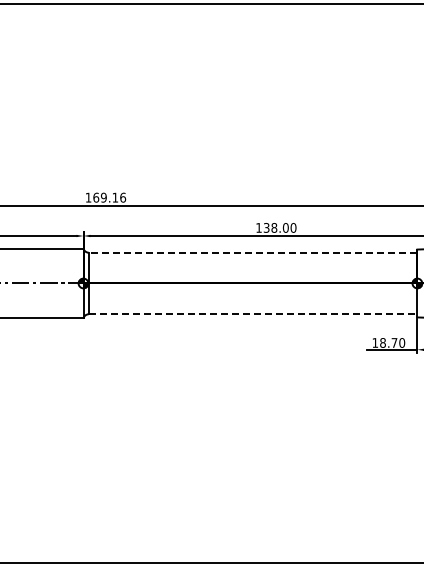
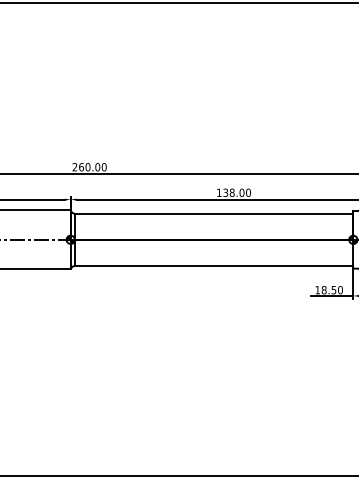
text: (105, 197) -> (89, 167), 169.16 -> 260.00
line: (252, 252) -> (213, 213), dashed -> solid
line: (253, 314) -> (214, 266), dashed -> solid
text: (394, 342) -> (333, 289), 18.70 -> 18.50

